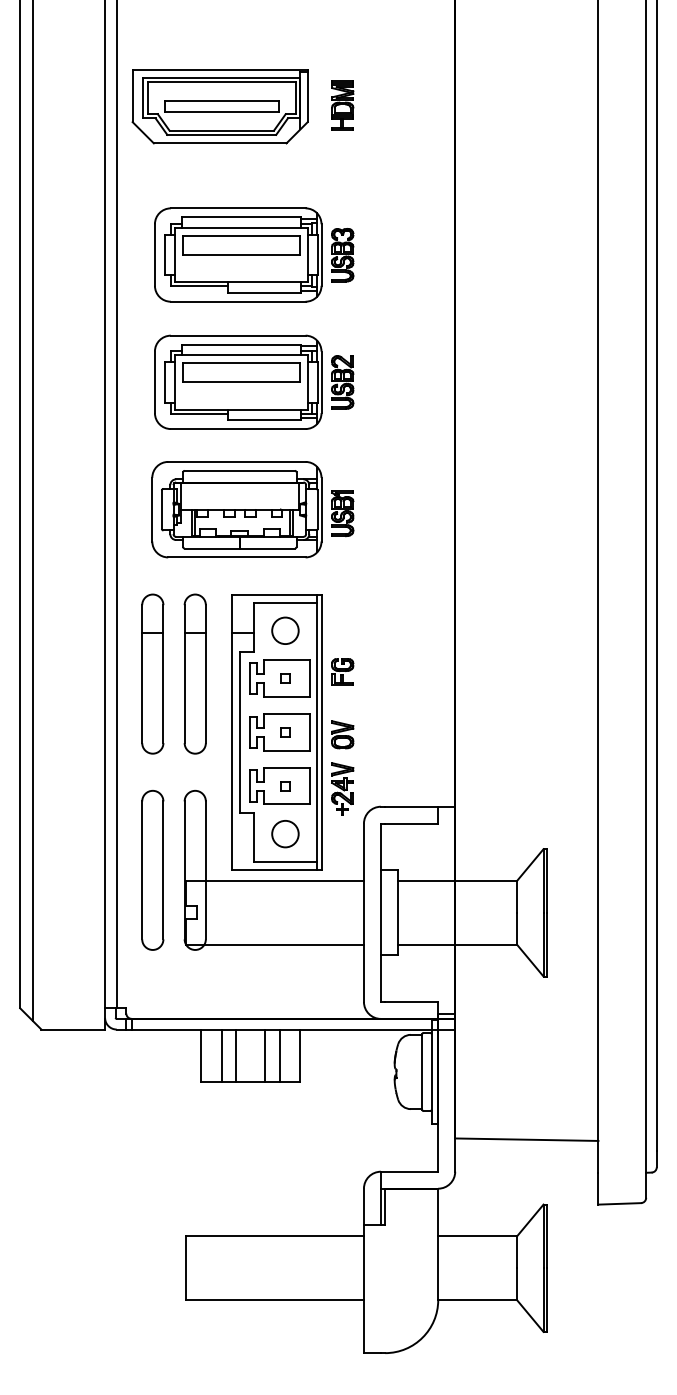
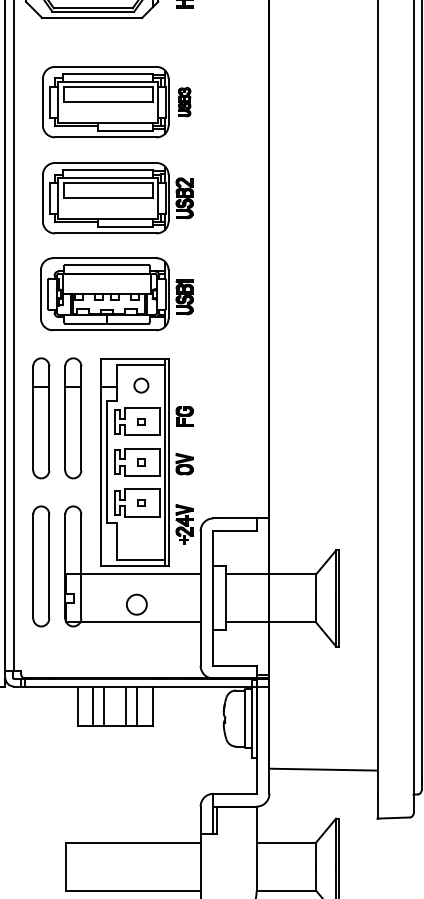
part: (342, 255) -> (184, 102), size x0.7
circle: (285, 630) -> (141, 385), size x0.7
part: (342, 788) -> (184, 524), moved
circle: (285, 834) -> (136, 605), moved

